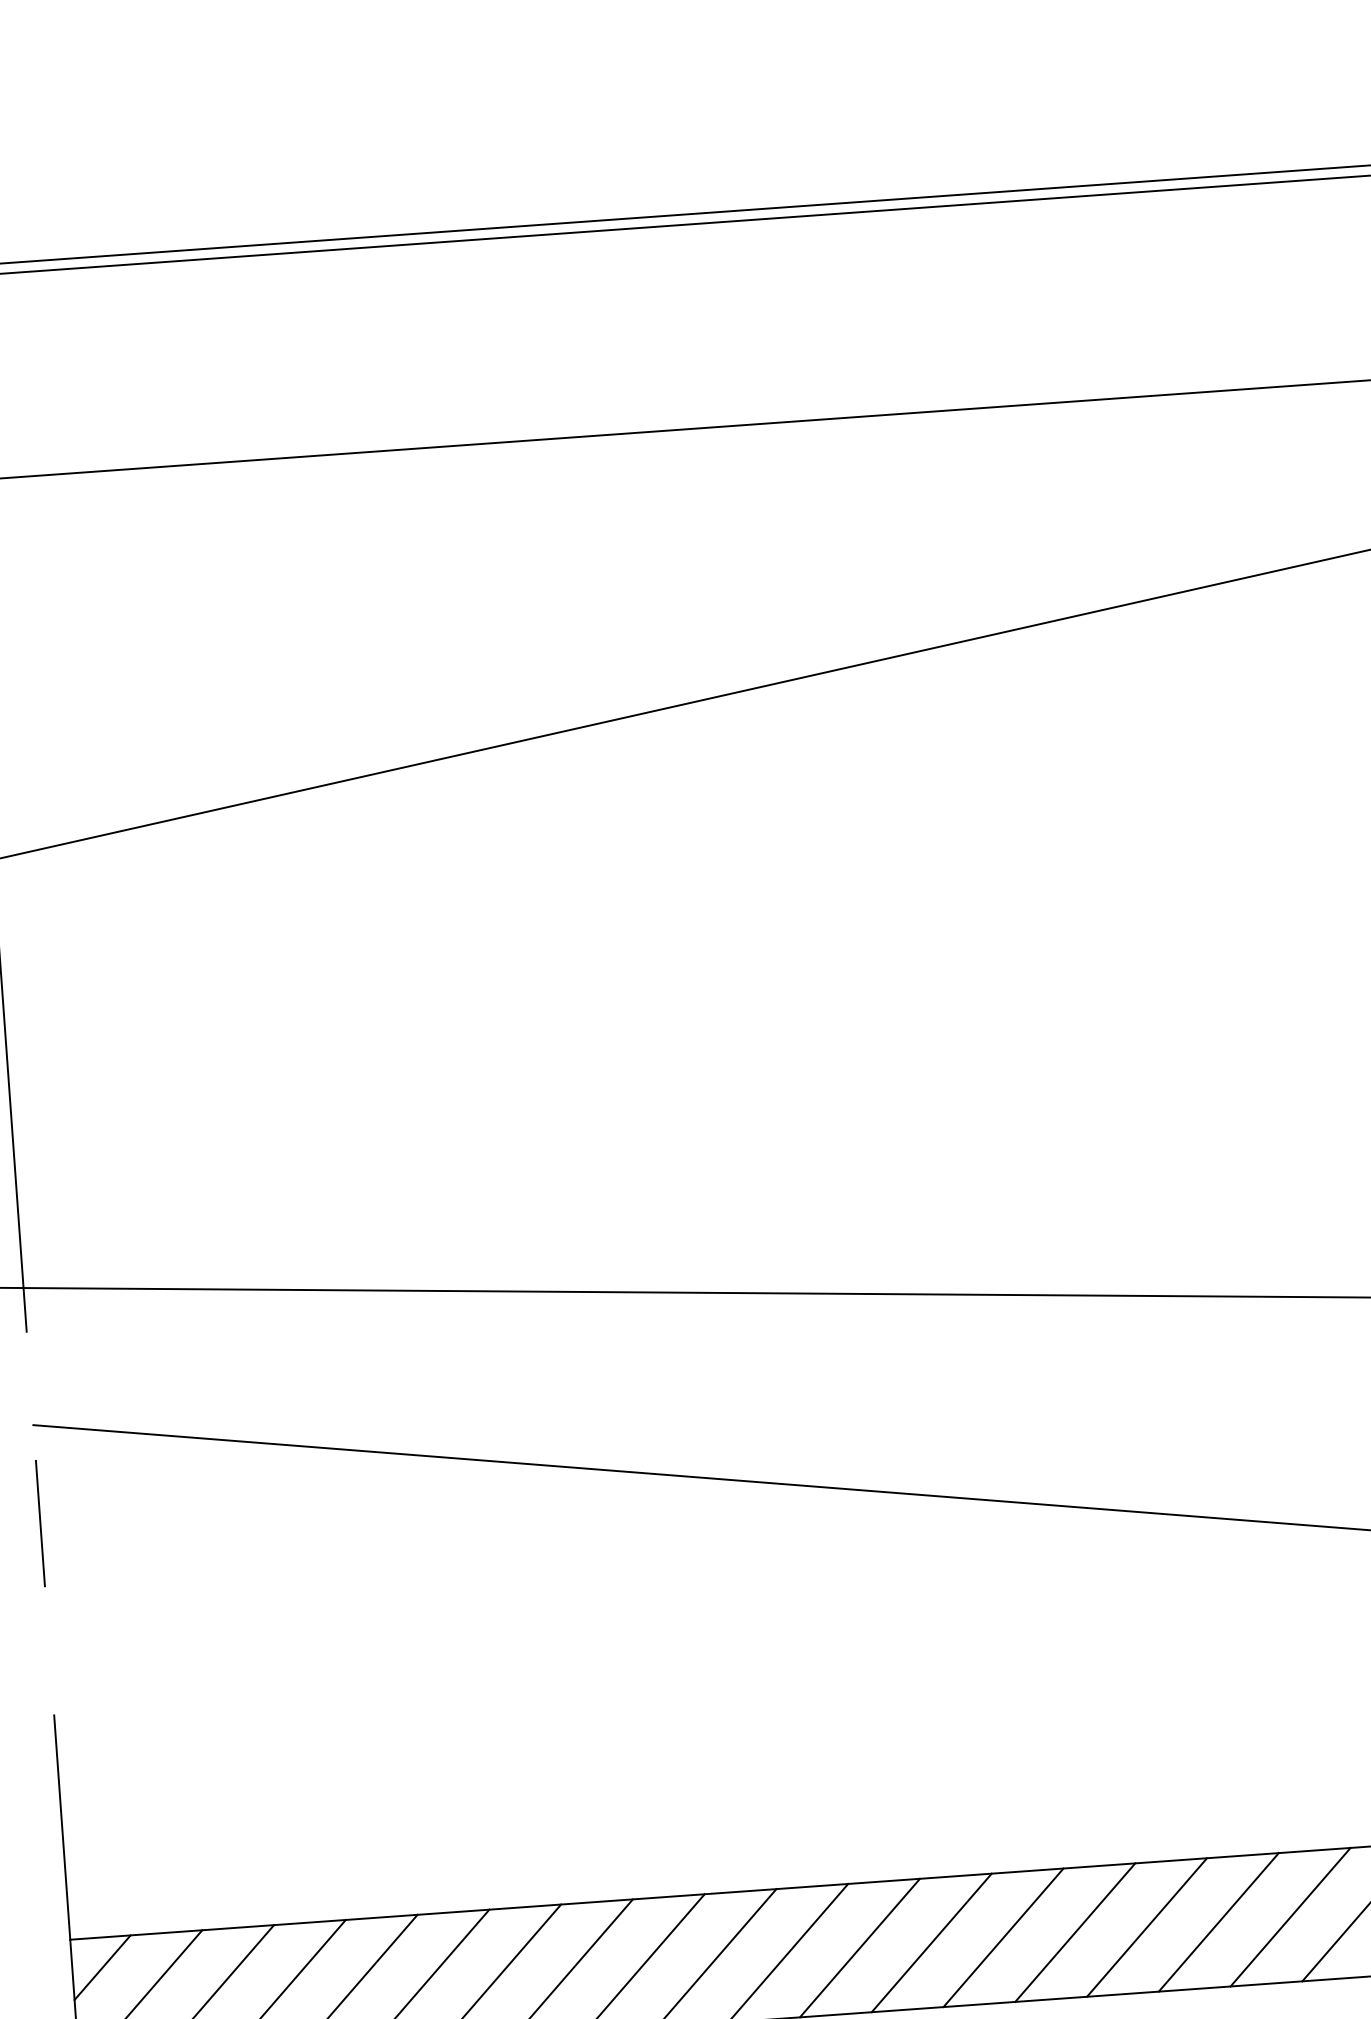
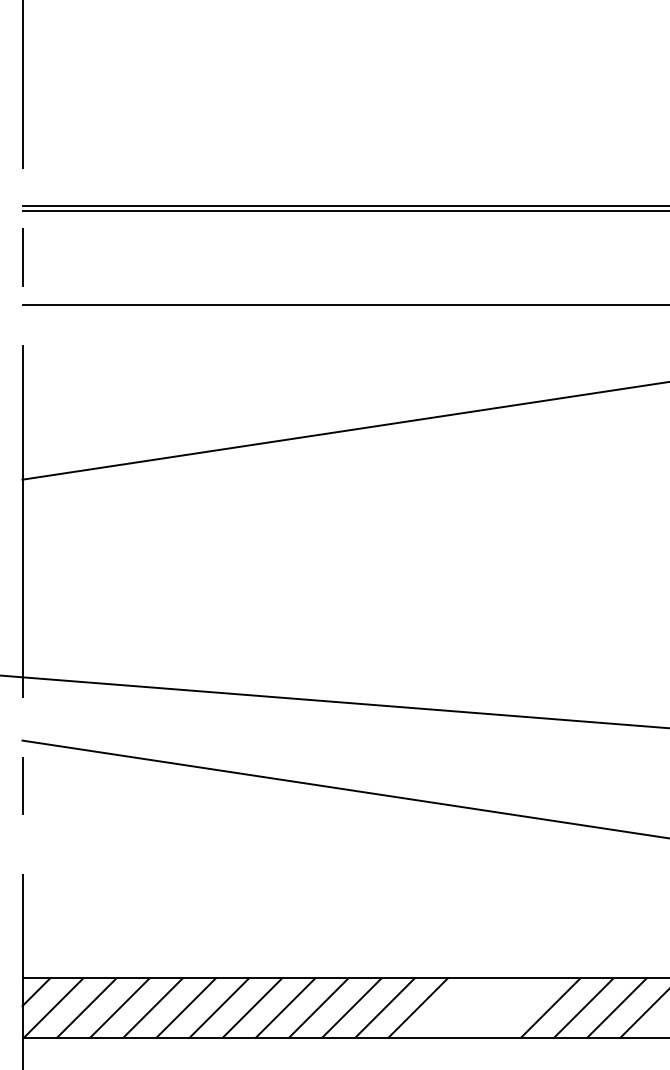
line: (1146, 1926) -> (517, 1007), removed
line: (1075, 1931) -> (484, 1007), removed
line: (1003, 1936) -> (451, 1007), removed

